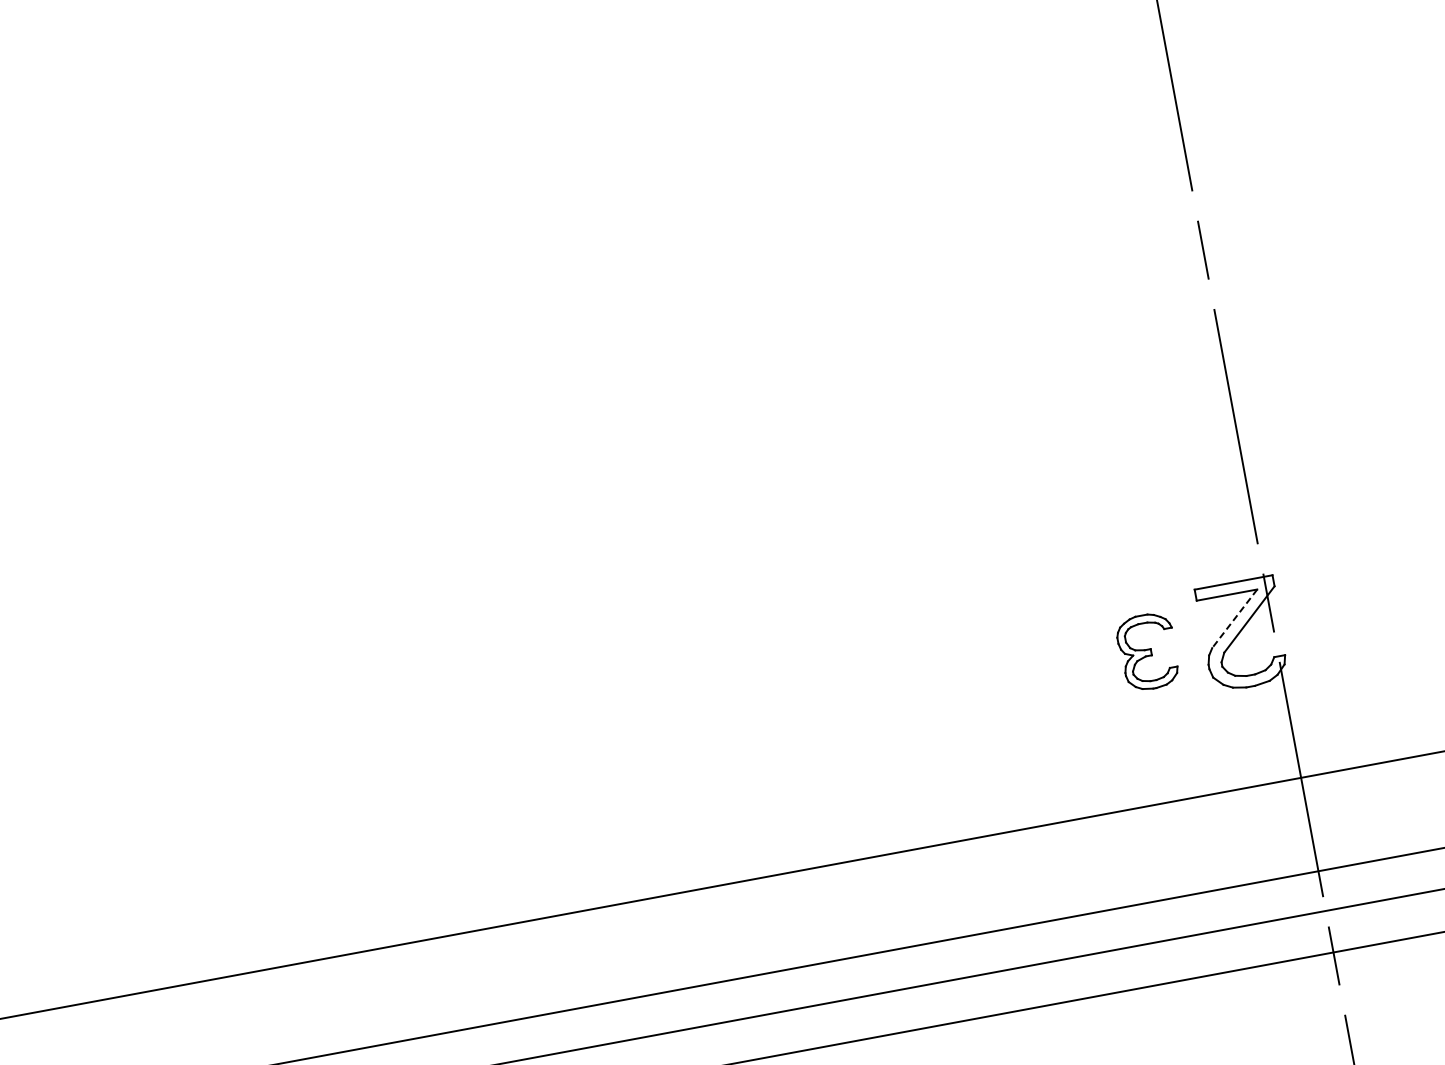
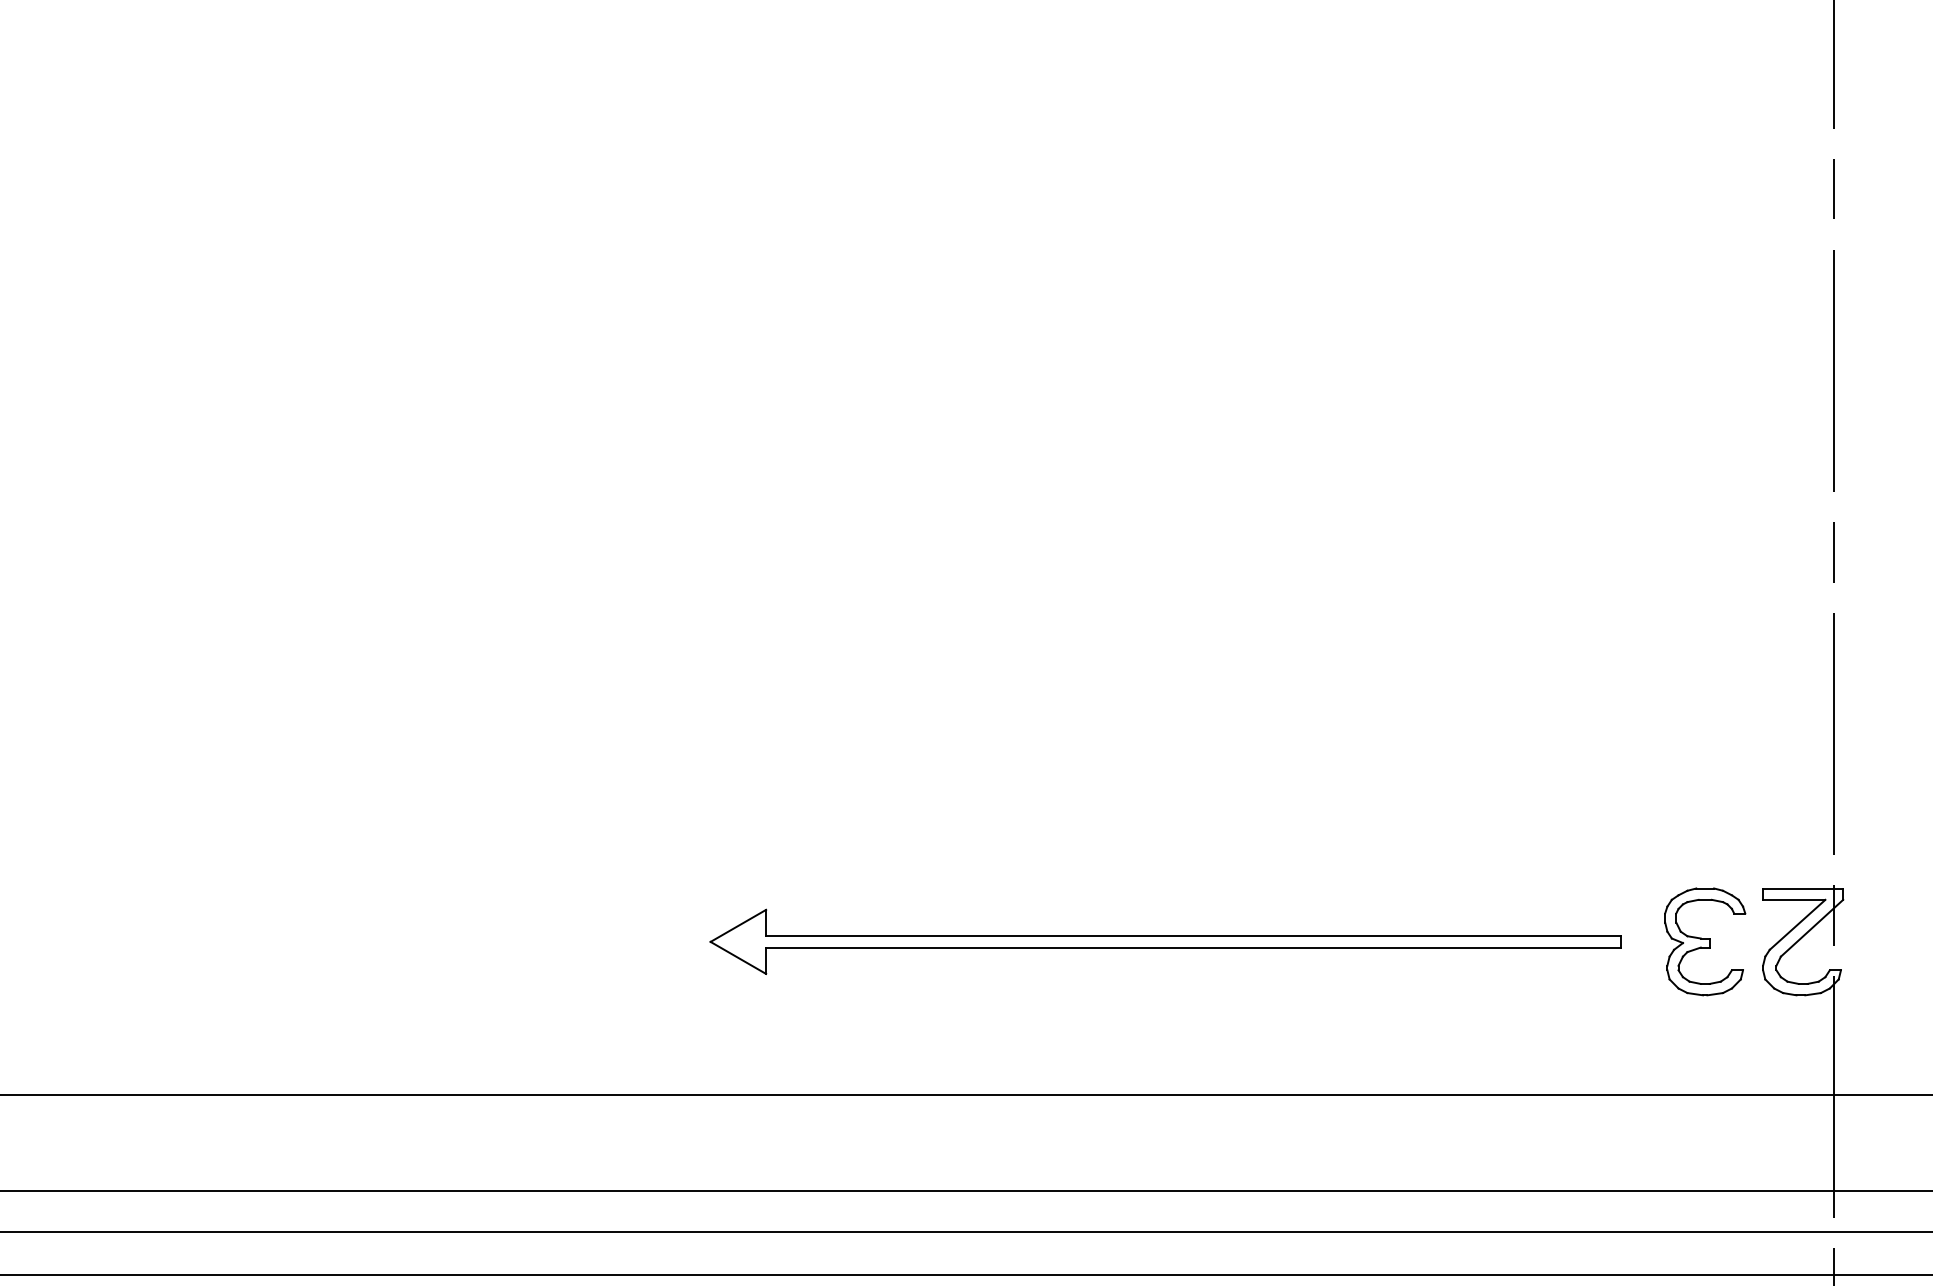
line: (1234, 619) -> (1797, 925), dashed -> solid
part: (1148, 651) -> (1705, 941), size x1.43
part: (623, 748) -> (1165, 941), added

